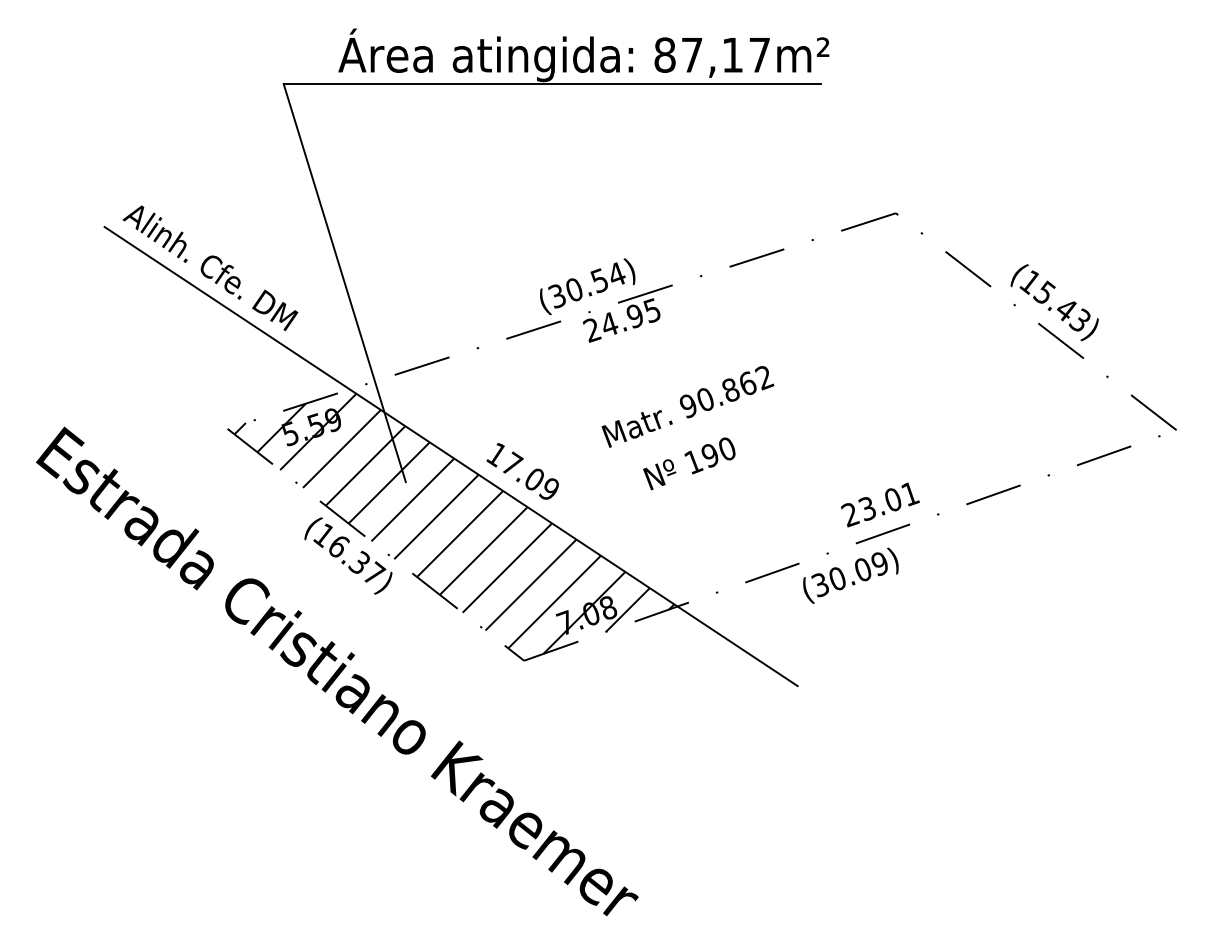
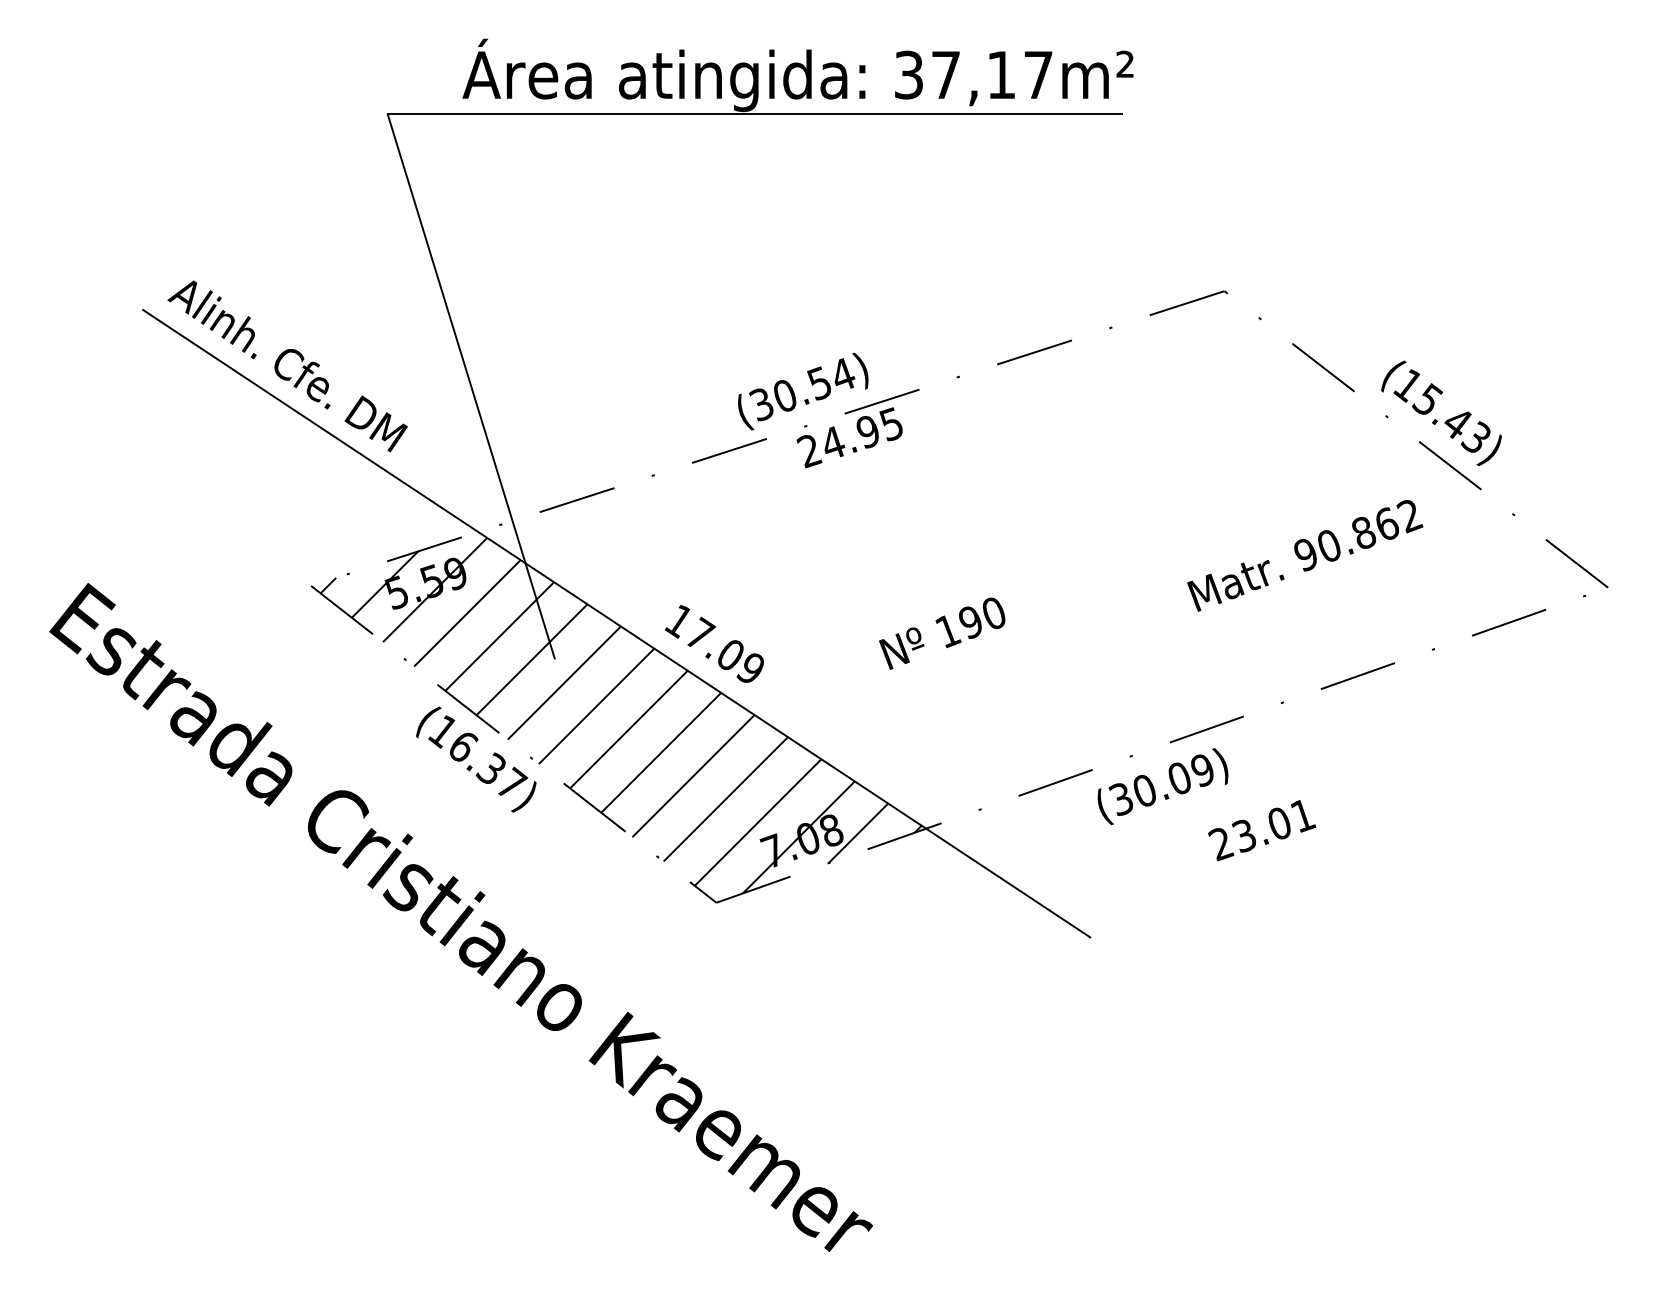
text: (664, 54) -> (908, 74), 87,17m² -> 37,17m²
text: (687, 406) -> (1304, 555), moved
text: (880, 504) -> (1262, 830), moved

